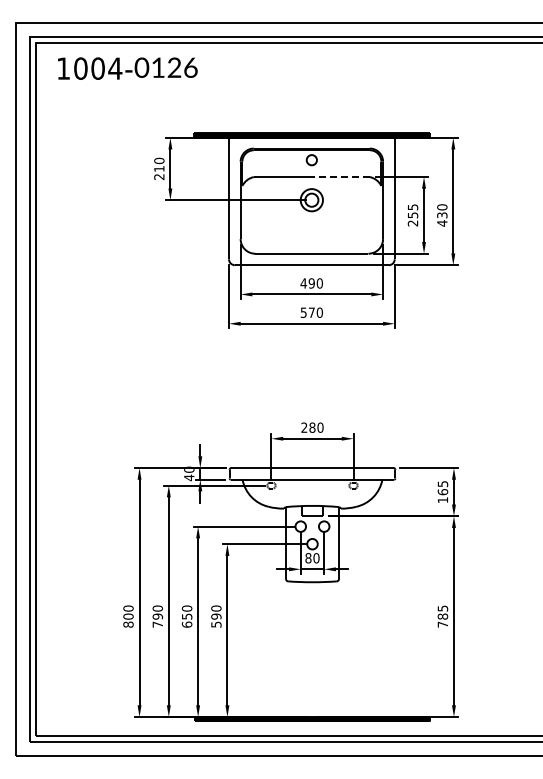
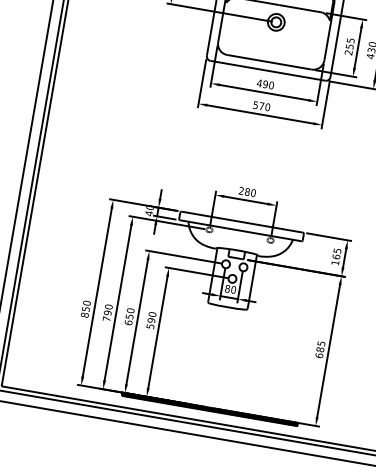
line: (340, 177) -> (300, 9), dashed -> solid
text: (128, 616) -> (85, 309), 800 -> 850
text: (442, 624) -> (319, 355), 785 -> 685

